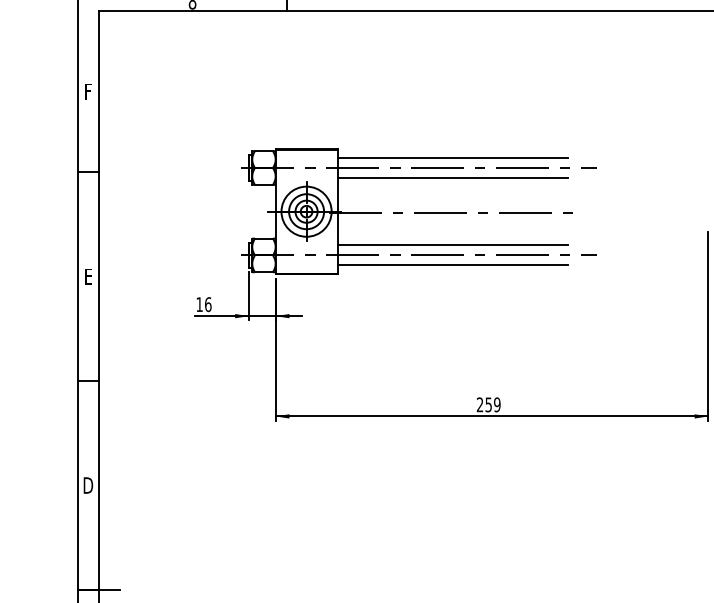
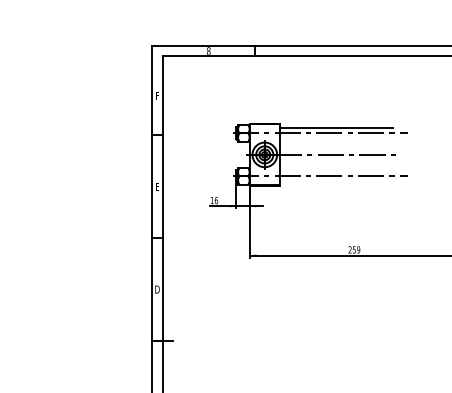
line: (452, 178) -> (336, 138), removed
line: (452, 245) -> (336, 171), removed
line: (452, 265) -> (336, 181), removed

